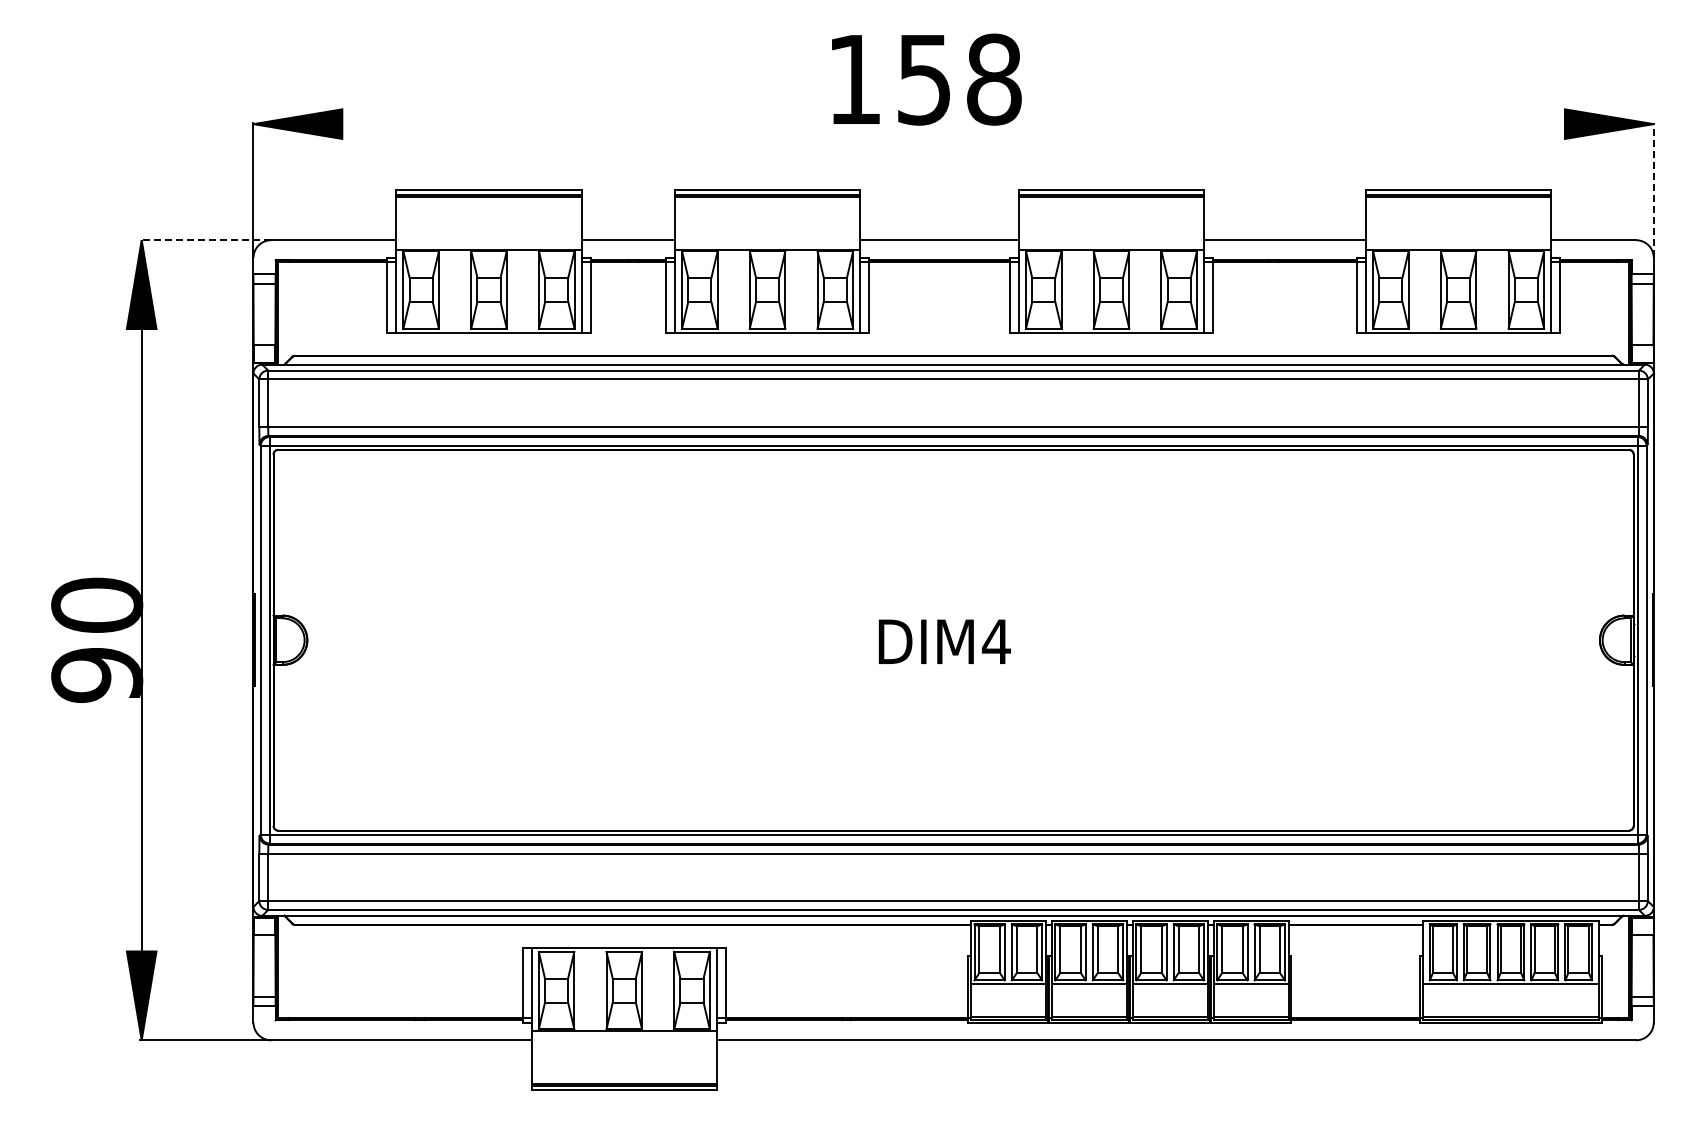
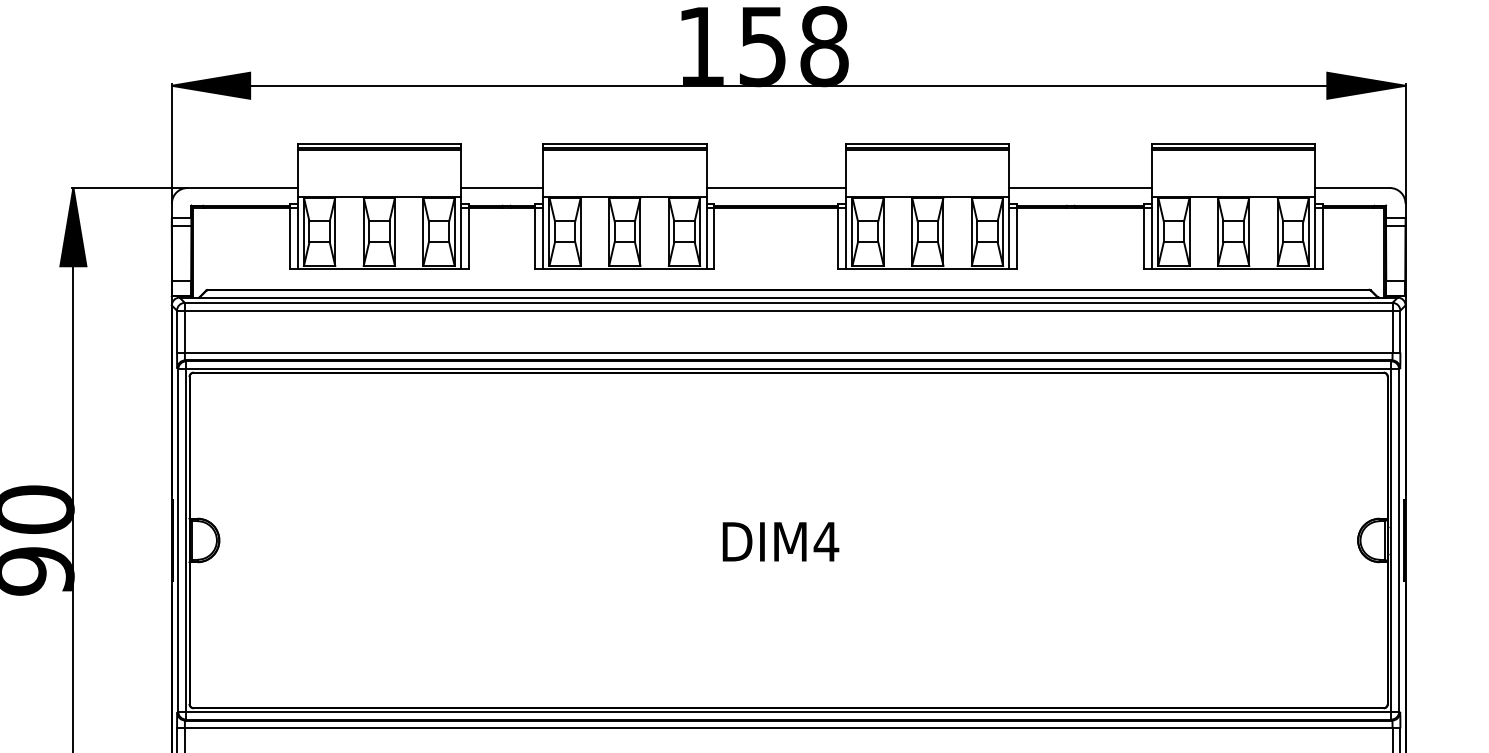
line: (953, 124) -> (788, 86), added
line: (1653, 189) -> (1405, 143), dashed -> solid
line: (204, 240) -> (128, 188), dashed -> solid

